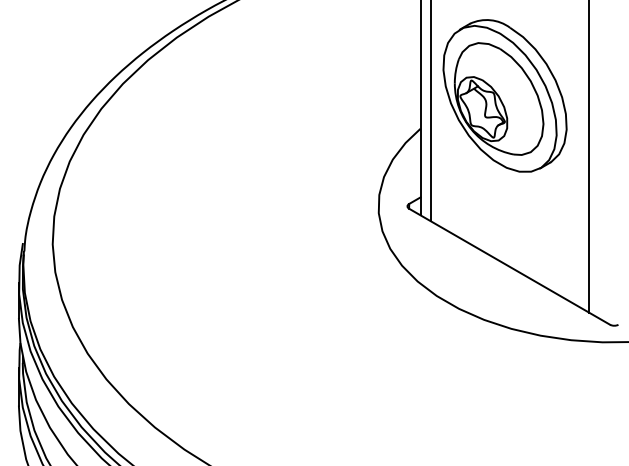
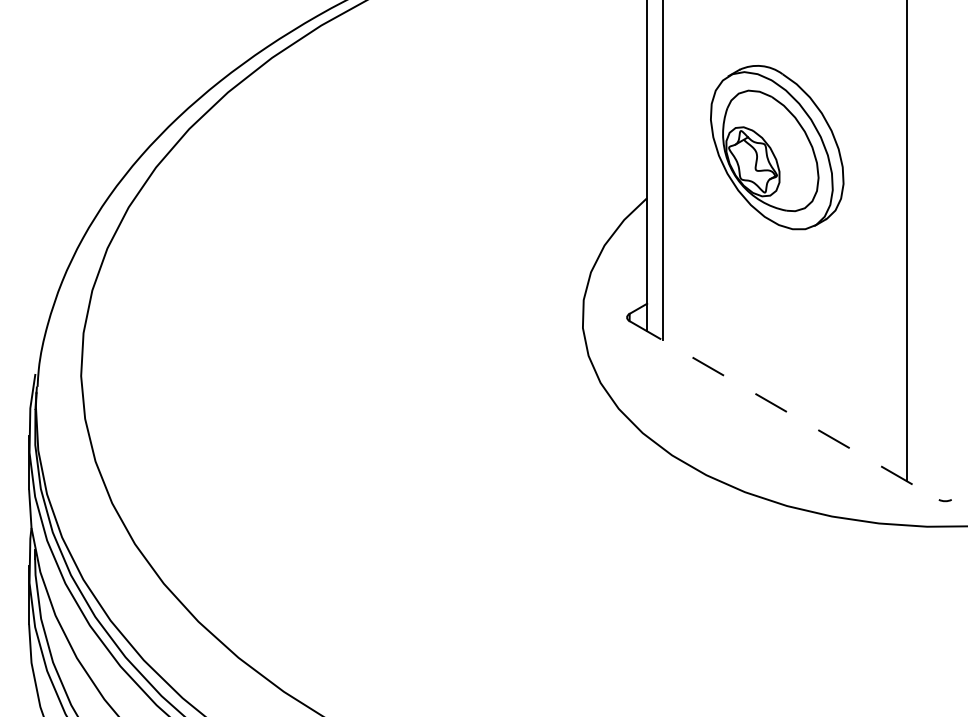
part: (504, 95) -> (776, 146), size x0.7
line: (510, 267) -> (785, 411), solid -> dashed

